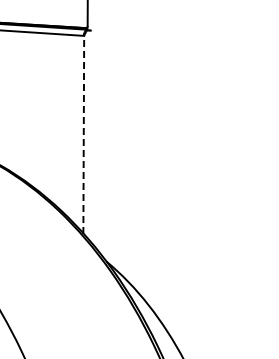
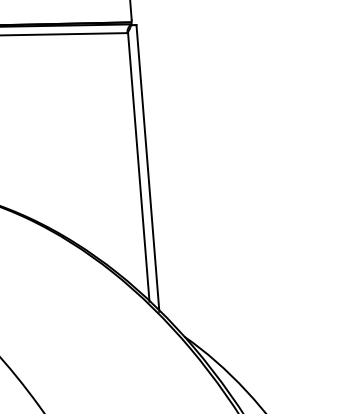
line: (83, 134) -> (138, 166), dashed -> solid
line: (89, 136) -> (146, 168), added

